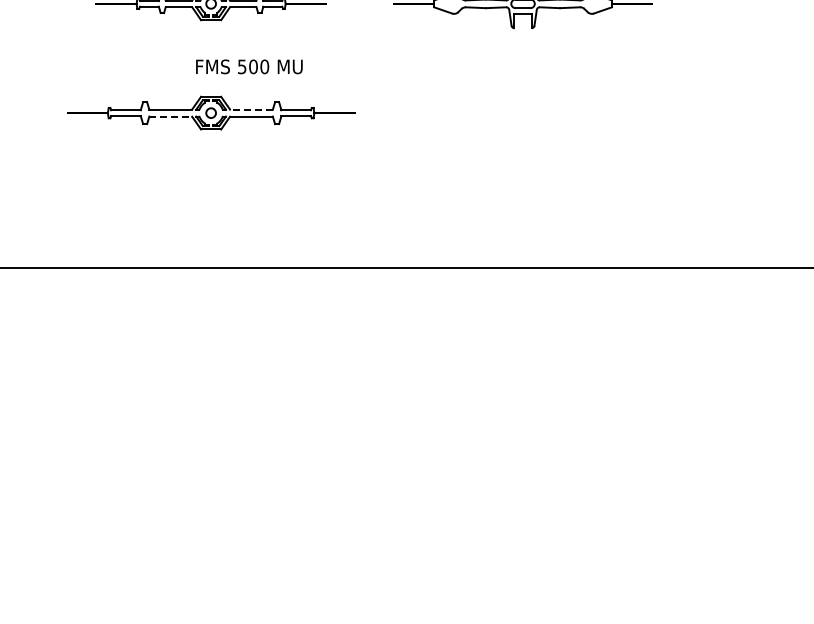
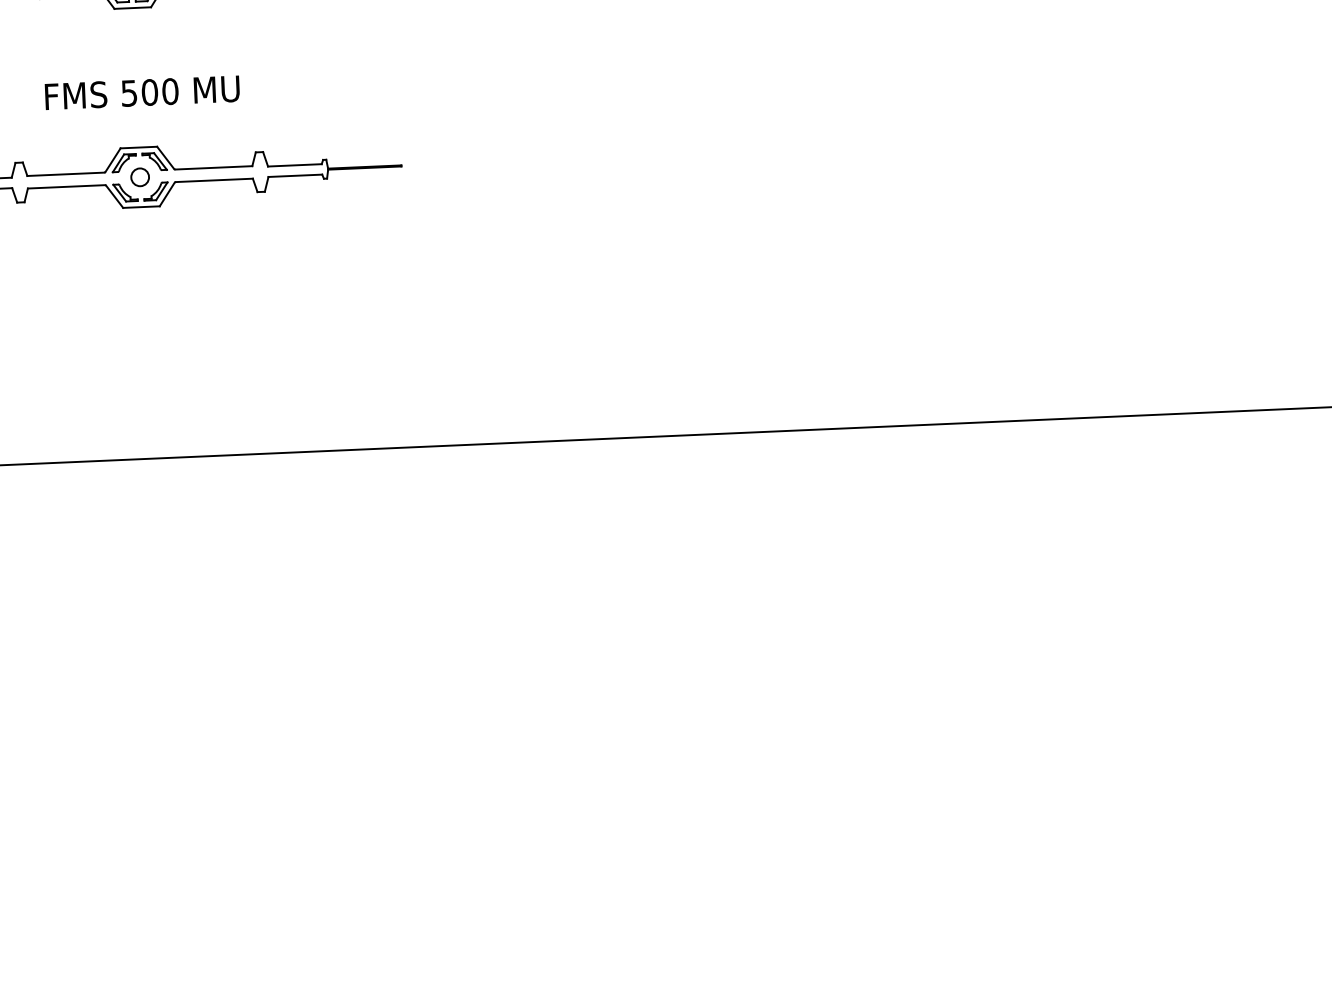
text: (249, 66) -> (142, 92), moved
line: (251, 109) -> (213, 167), dashed -> solid
line: (170, 116) -> (66, 186), dashed -> solid

